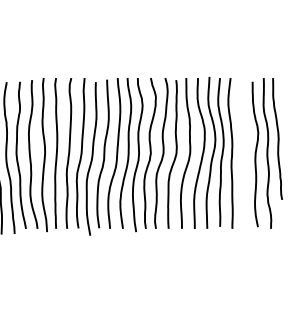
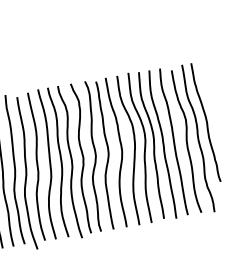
curve: (242, 152) -> (173, 141), added

